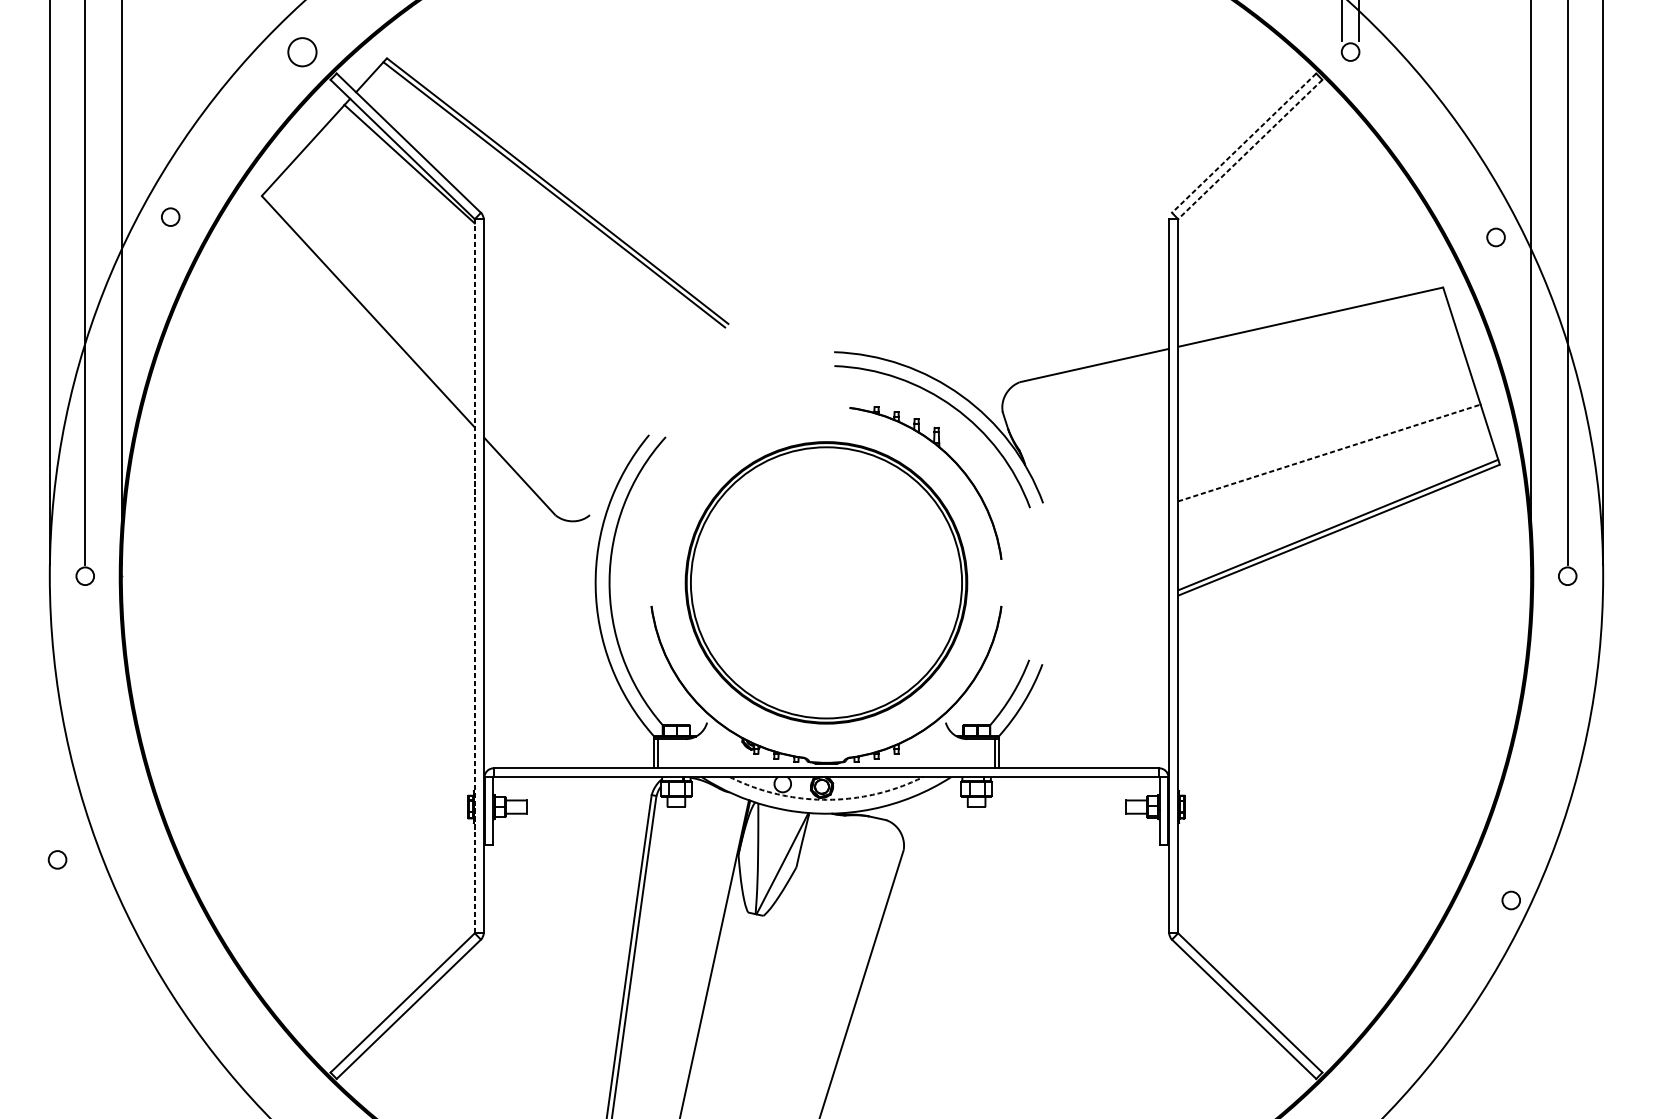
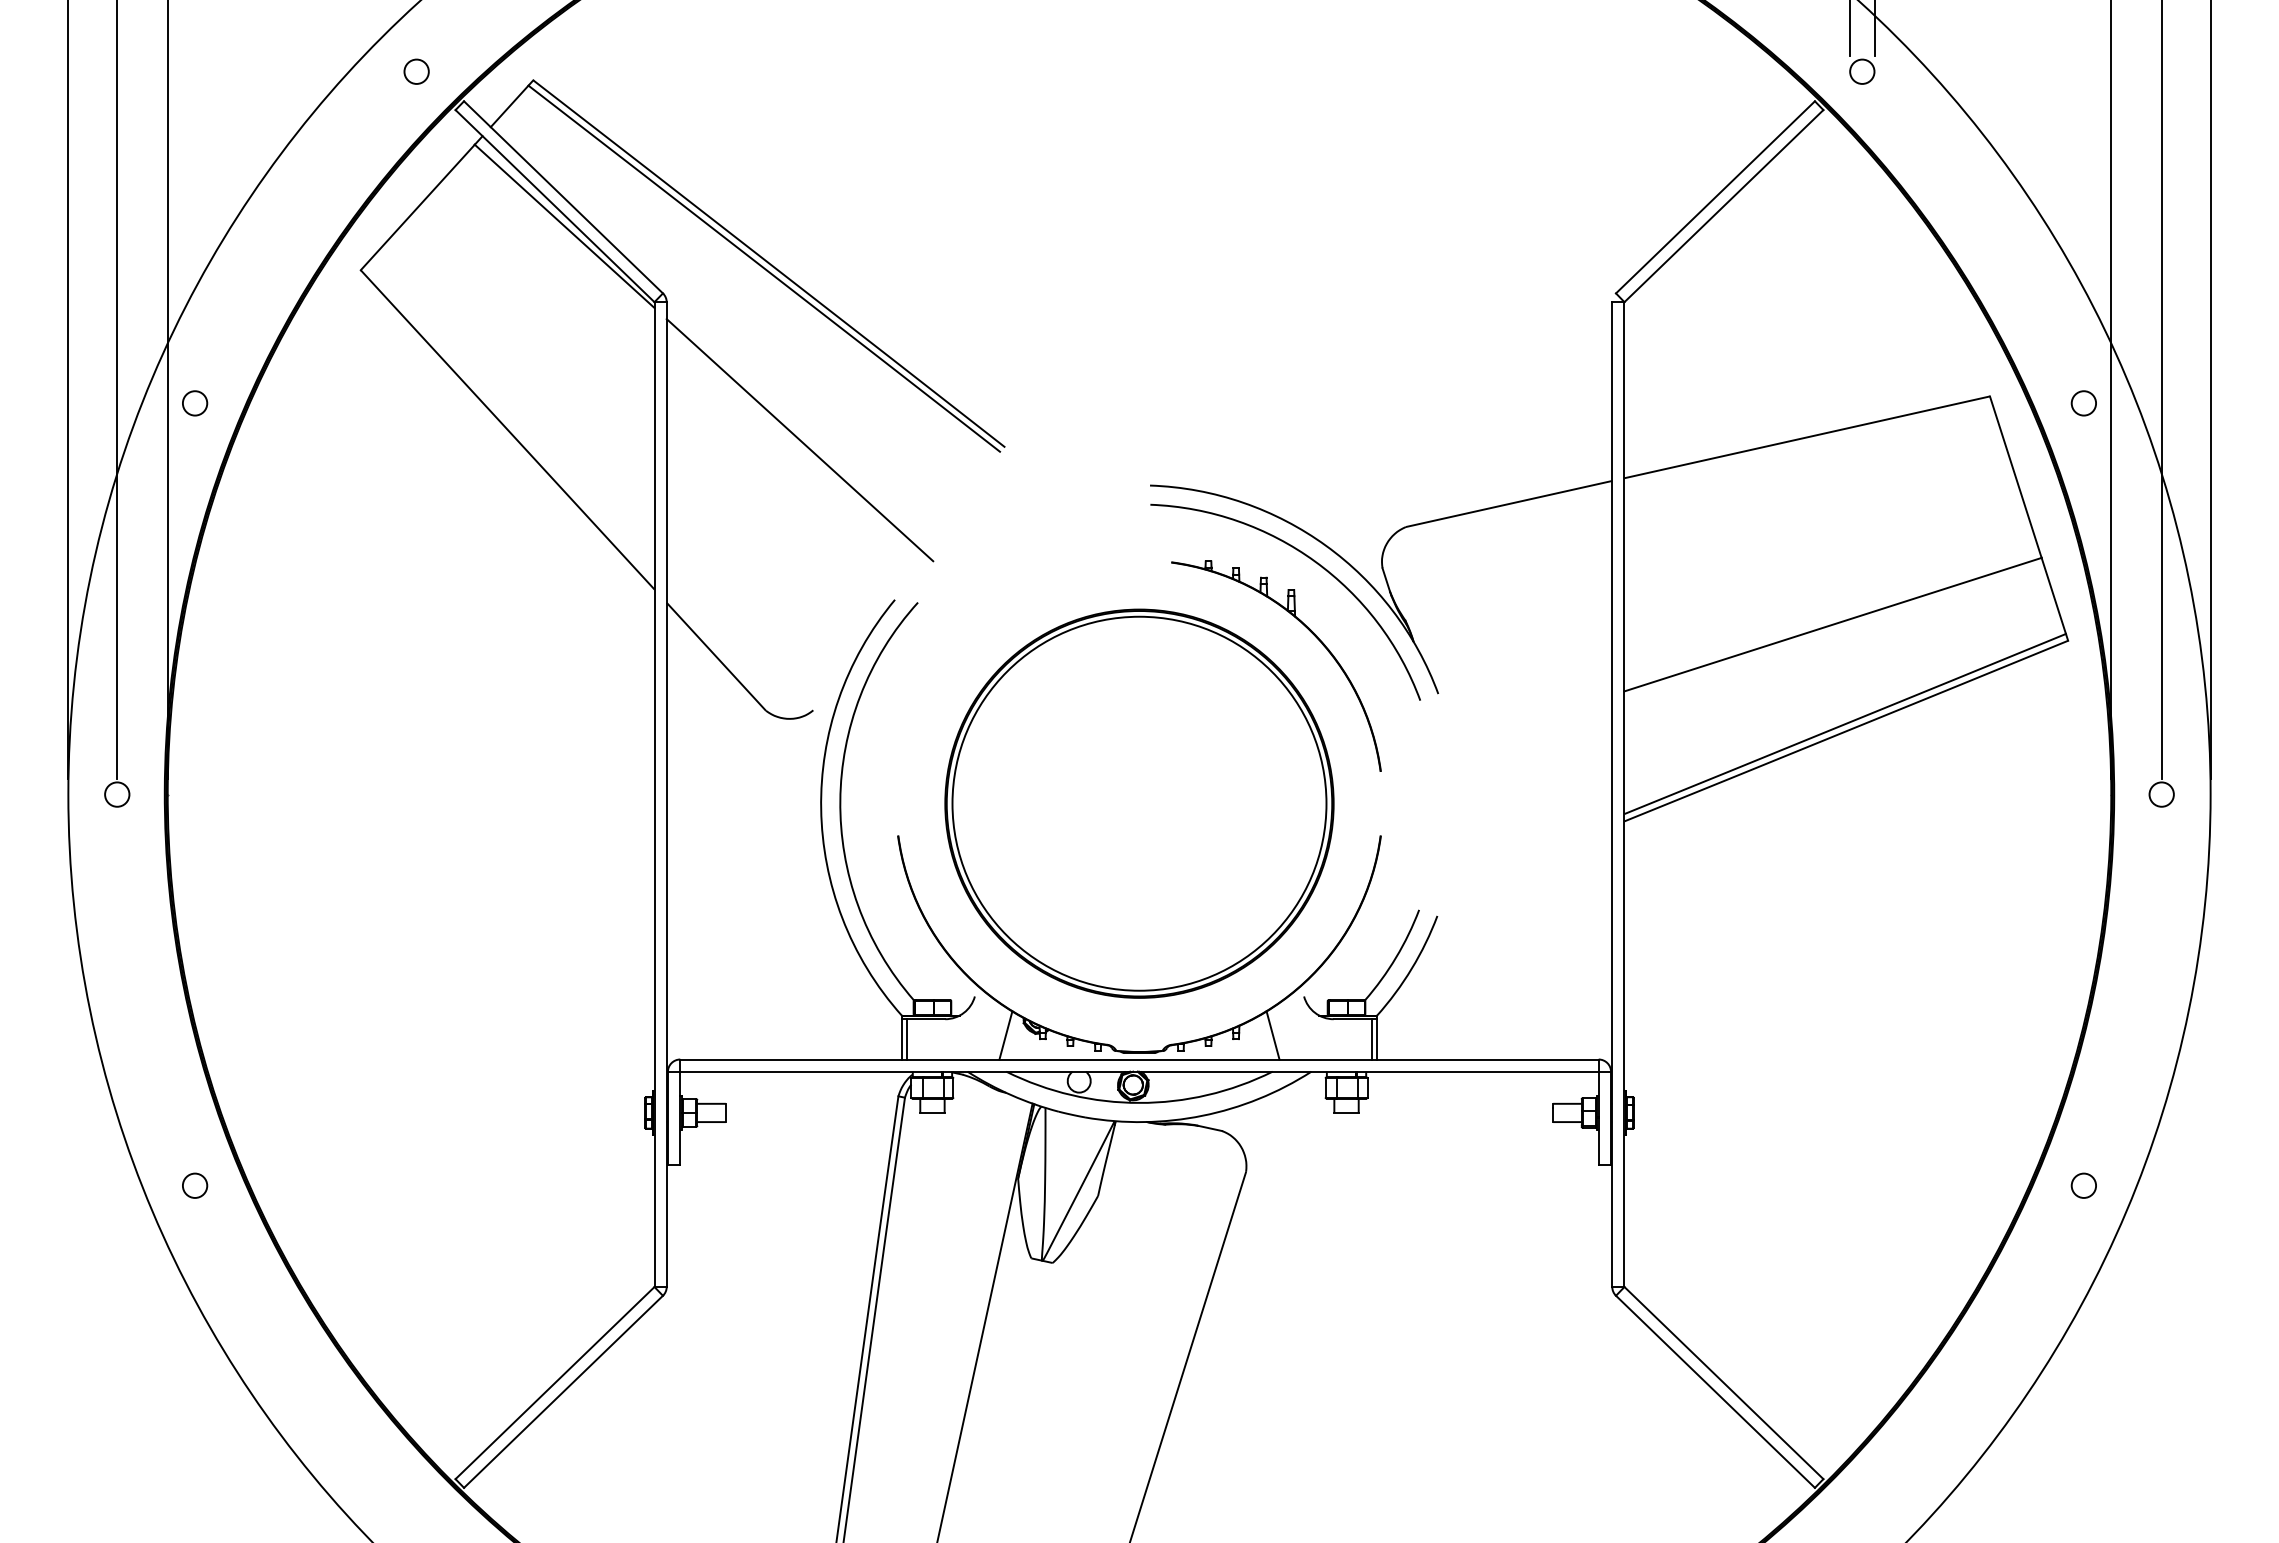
circle: (302, 51) -> (416, 71), size x0.62
line: (1244, 143) -> (1715, 197), dashed -> solid
line: (1249, 149) -> (1723, 206), dashed -> solid
circle: (171, 217) -> (195, 403), moved
circle: (1495, 237) -> (2083, 403), moved
line: (579, 319) -> (799, 440), added
line: (1329, 452) -> (1833, 624), dashed -> solid
line: (474, 576) -> (654, 794), dashed -> solid
line: (729, 750) -> (1005, 1035), added
line: (922, 750) -> (1272, 1035), added
arc: (826, 799) -> (1139, 1102), dashed -> solid
circle: (57, 859) -> (195, 1185), moved
circle: (1510, 900) -> (2083, 1185), moved

